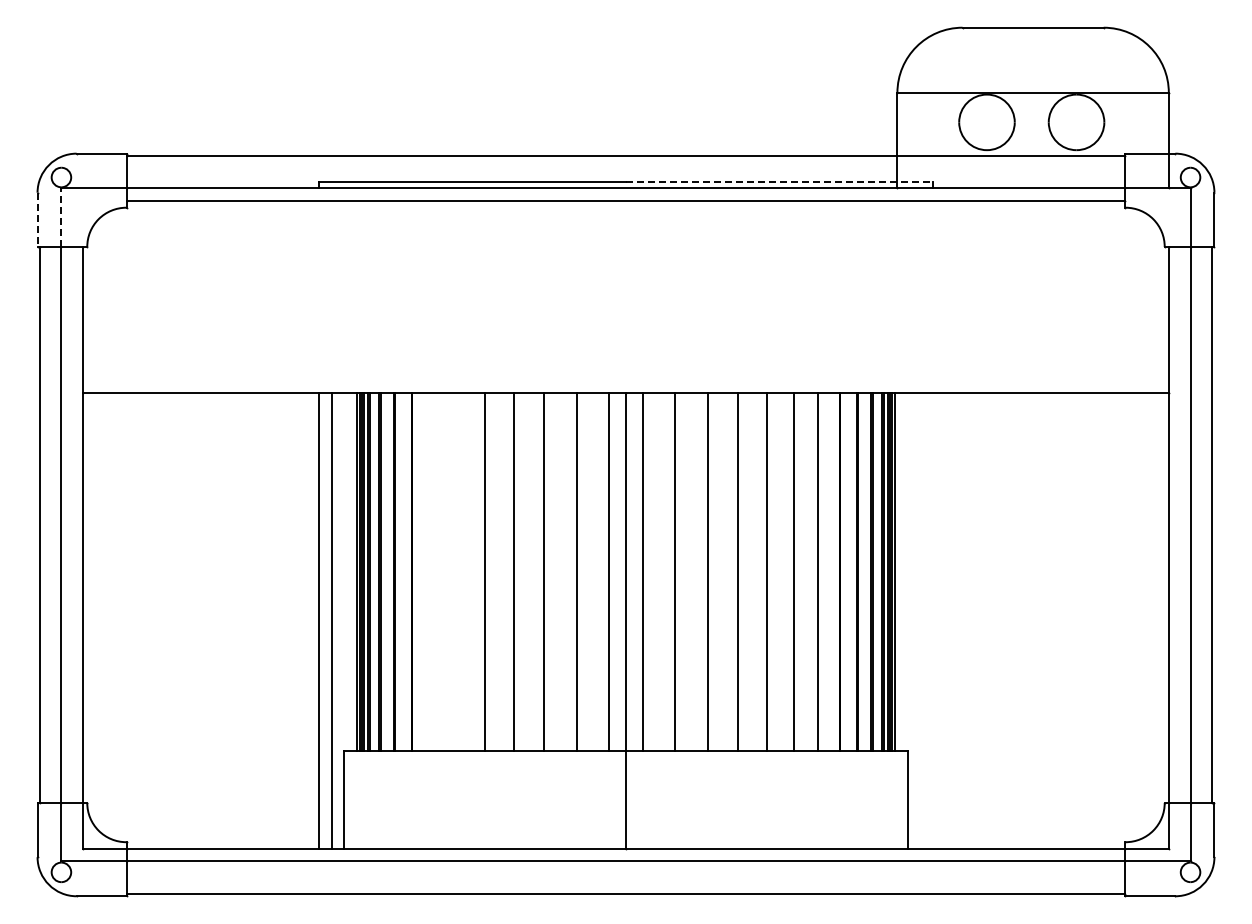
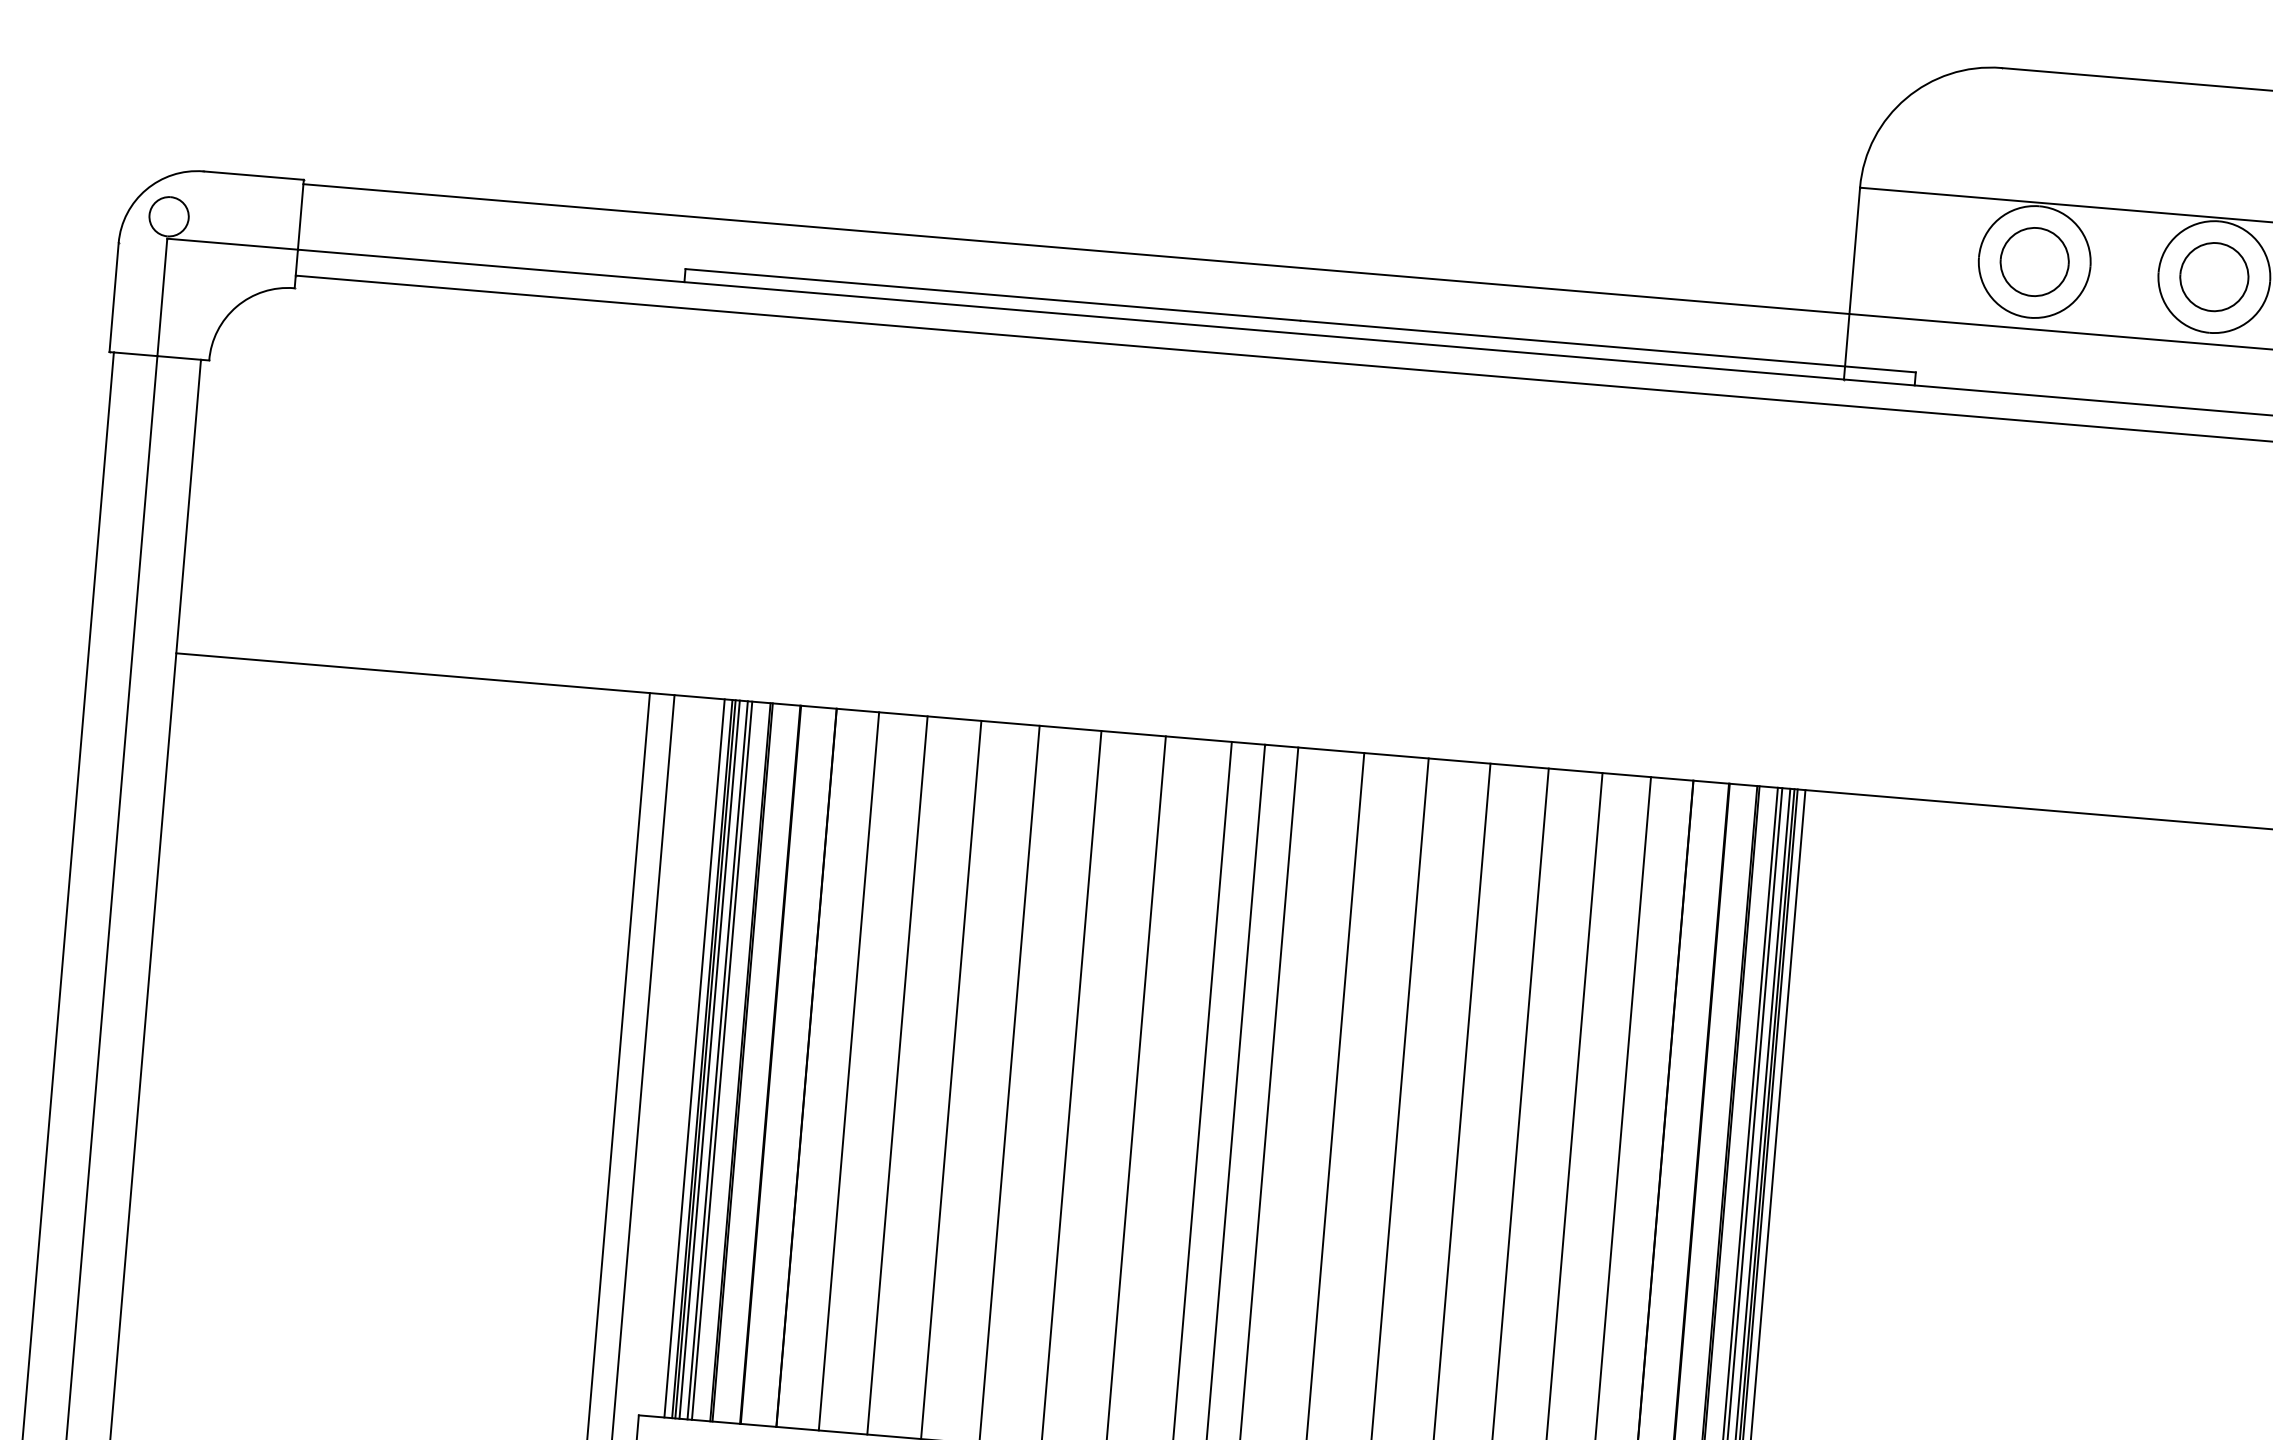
part: (986, 122) -> (2033, 262), added
part: (1076, 122) -> (2214, 277), added
line: (779, 181) -> (1608, 345), dashed -> solid
line: (61, 217) -> (162, 296), dashed -> solid
line: (37, 220) -> (113, 298), dashed -> solid
line: (433, 572) -> (848, 1071), added
line: (457, 572) -> (896, 1075), added

